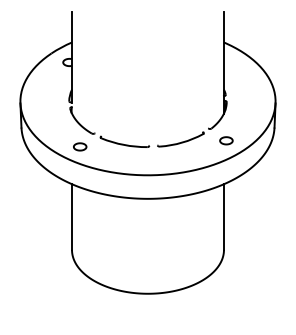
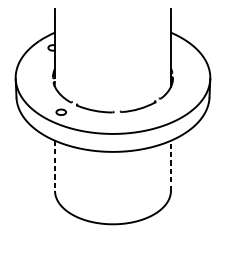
part: (226, 140) -> (172, 107), removed
line: (72, 217) -> (55, 166), solid -> dashed
line: (223, 217) -> (170, 166), solid -> dashed

